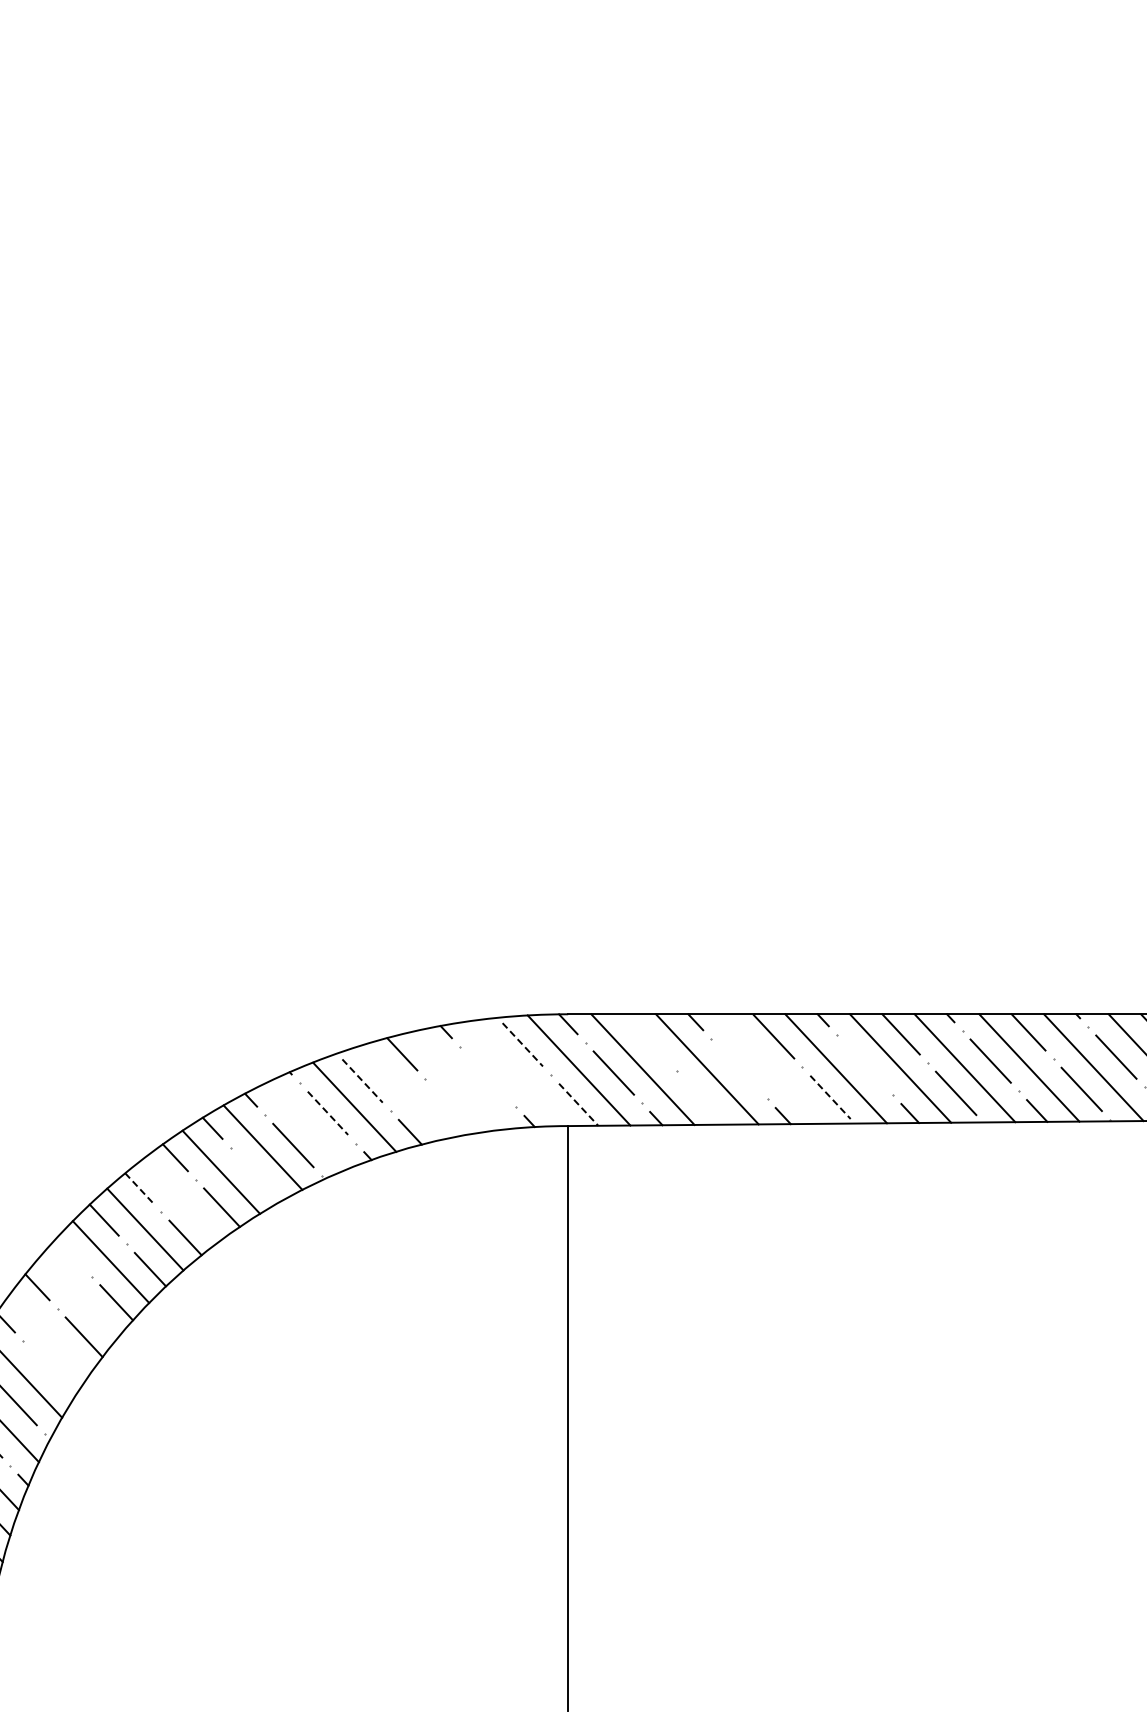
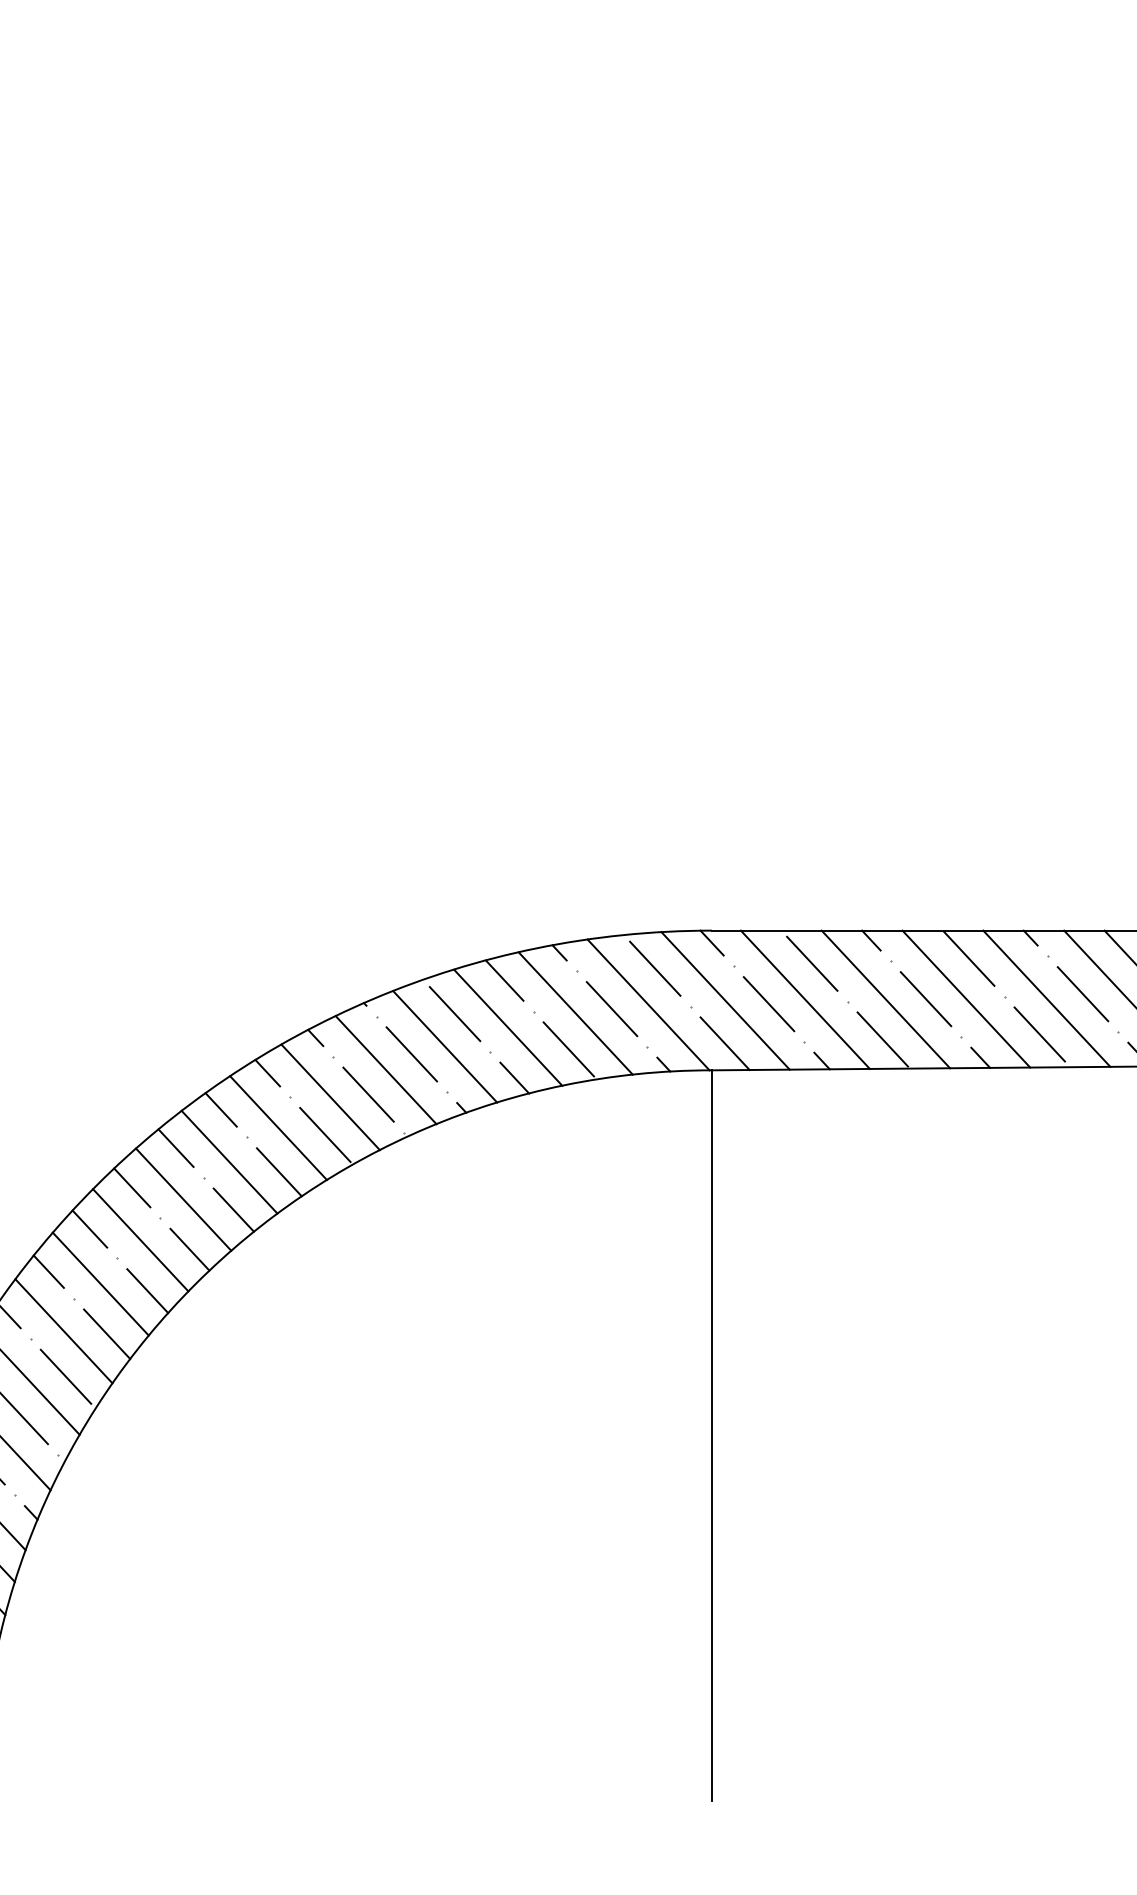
line: (648, 1040) -> (812, 963), added
line: (522, 1044) -> (654, 968), dashed -> solid
line: (864, 1064) -> (1082, 993), added
line: (739, 1068) -> (926, 998), added
line: (771, 1068) -> (966, 998), added
line: (517, 1073) -> (648, 1004), added
line: (488, 1076) -> (612, 1008), added
line: (458, 1080) -> (574, 1013), added
line: (362, 1081) -> (454, 1014), dashed -> solid
line: (404, 1091) -> (507, 1027), added
line: (830, 1097) -> (1039, 1034), dashed -> solid
line: (704, 1100) -> (882, 1038), added
line: (578, 1104) -> (724, 1043), dashed -> solid
line: (453, 1108) -> (568, 1048), added
line: (327, 1113) -> (411, 1054), dashed -> solid
line: (307, 1125) -> (386, 1069), added
line: (258, 1177) -> (324, 1134), added
line: (139, 1188) -> (176, 1148), dashed -> solid
line: (181, 1199) -> (228, 1162), added
line: (70, 1252) -> (90, 1228), added
line: (78, 1296) -> (100, 1283), added
line: (49, 1334) -> (63, 1330), added
line: (51, 1370) -> (66, 1375), added

